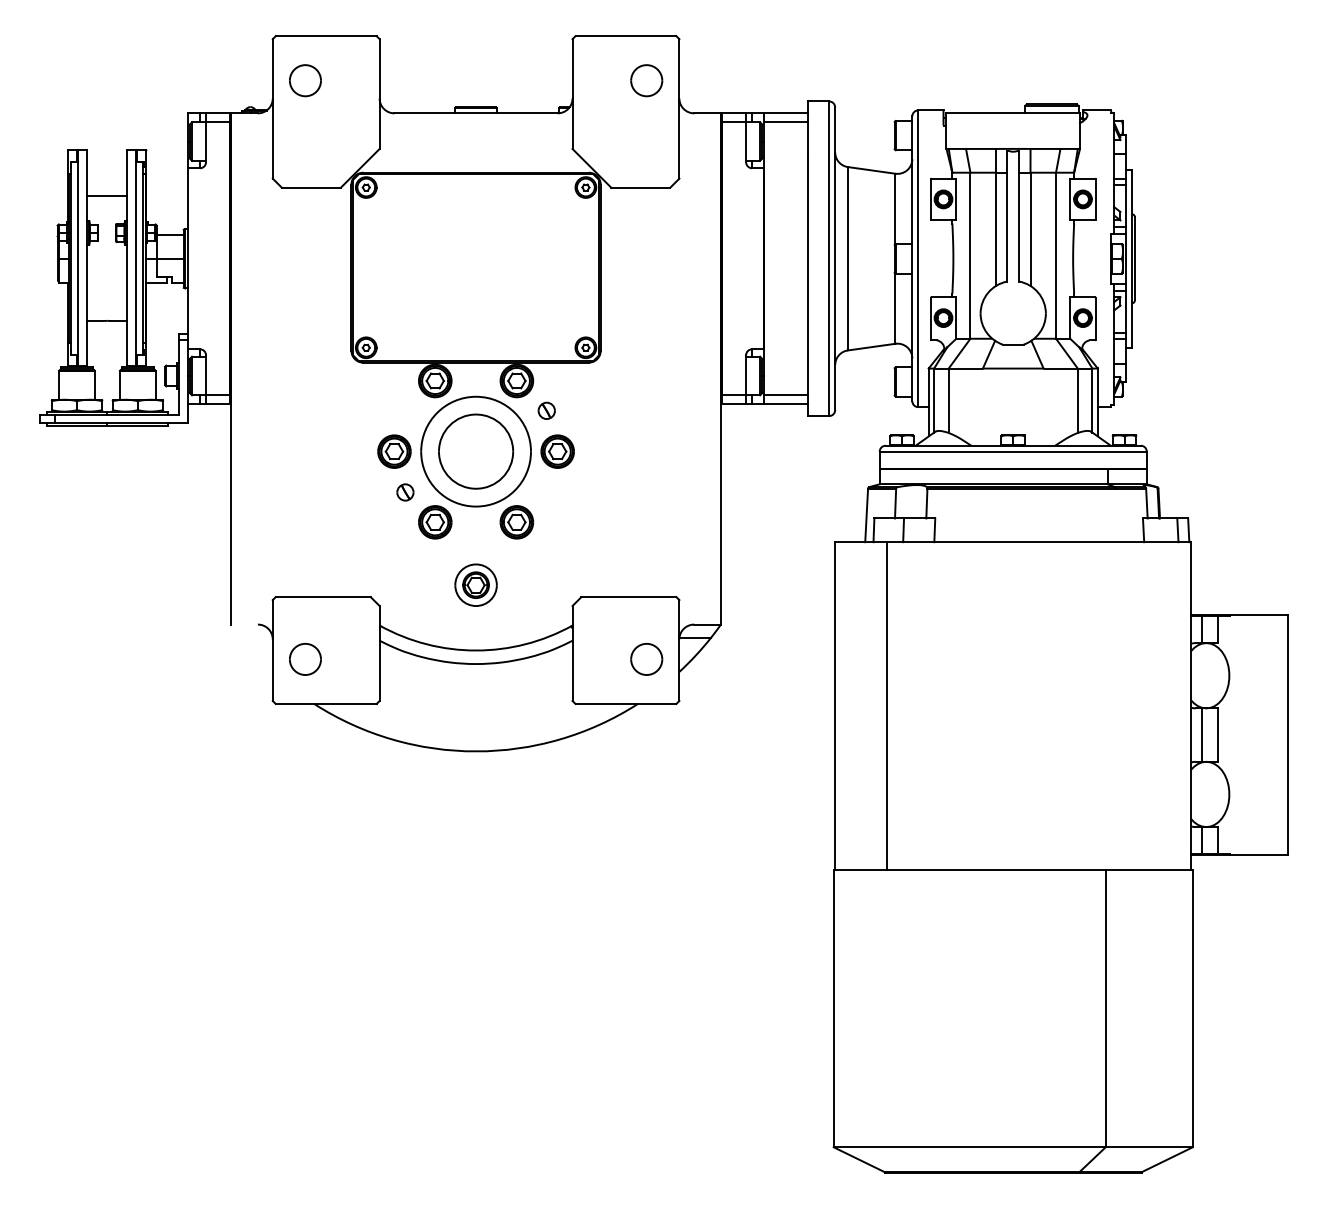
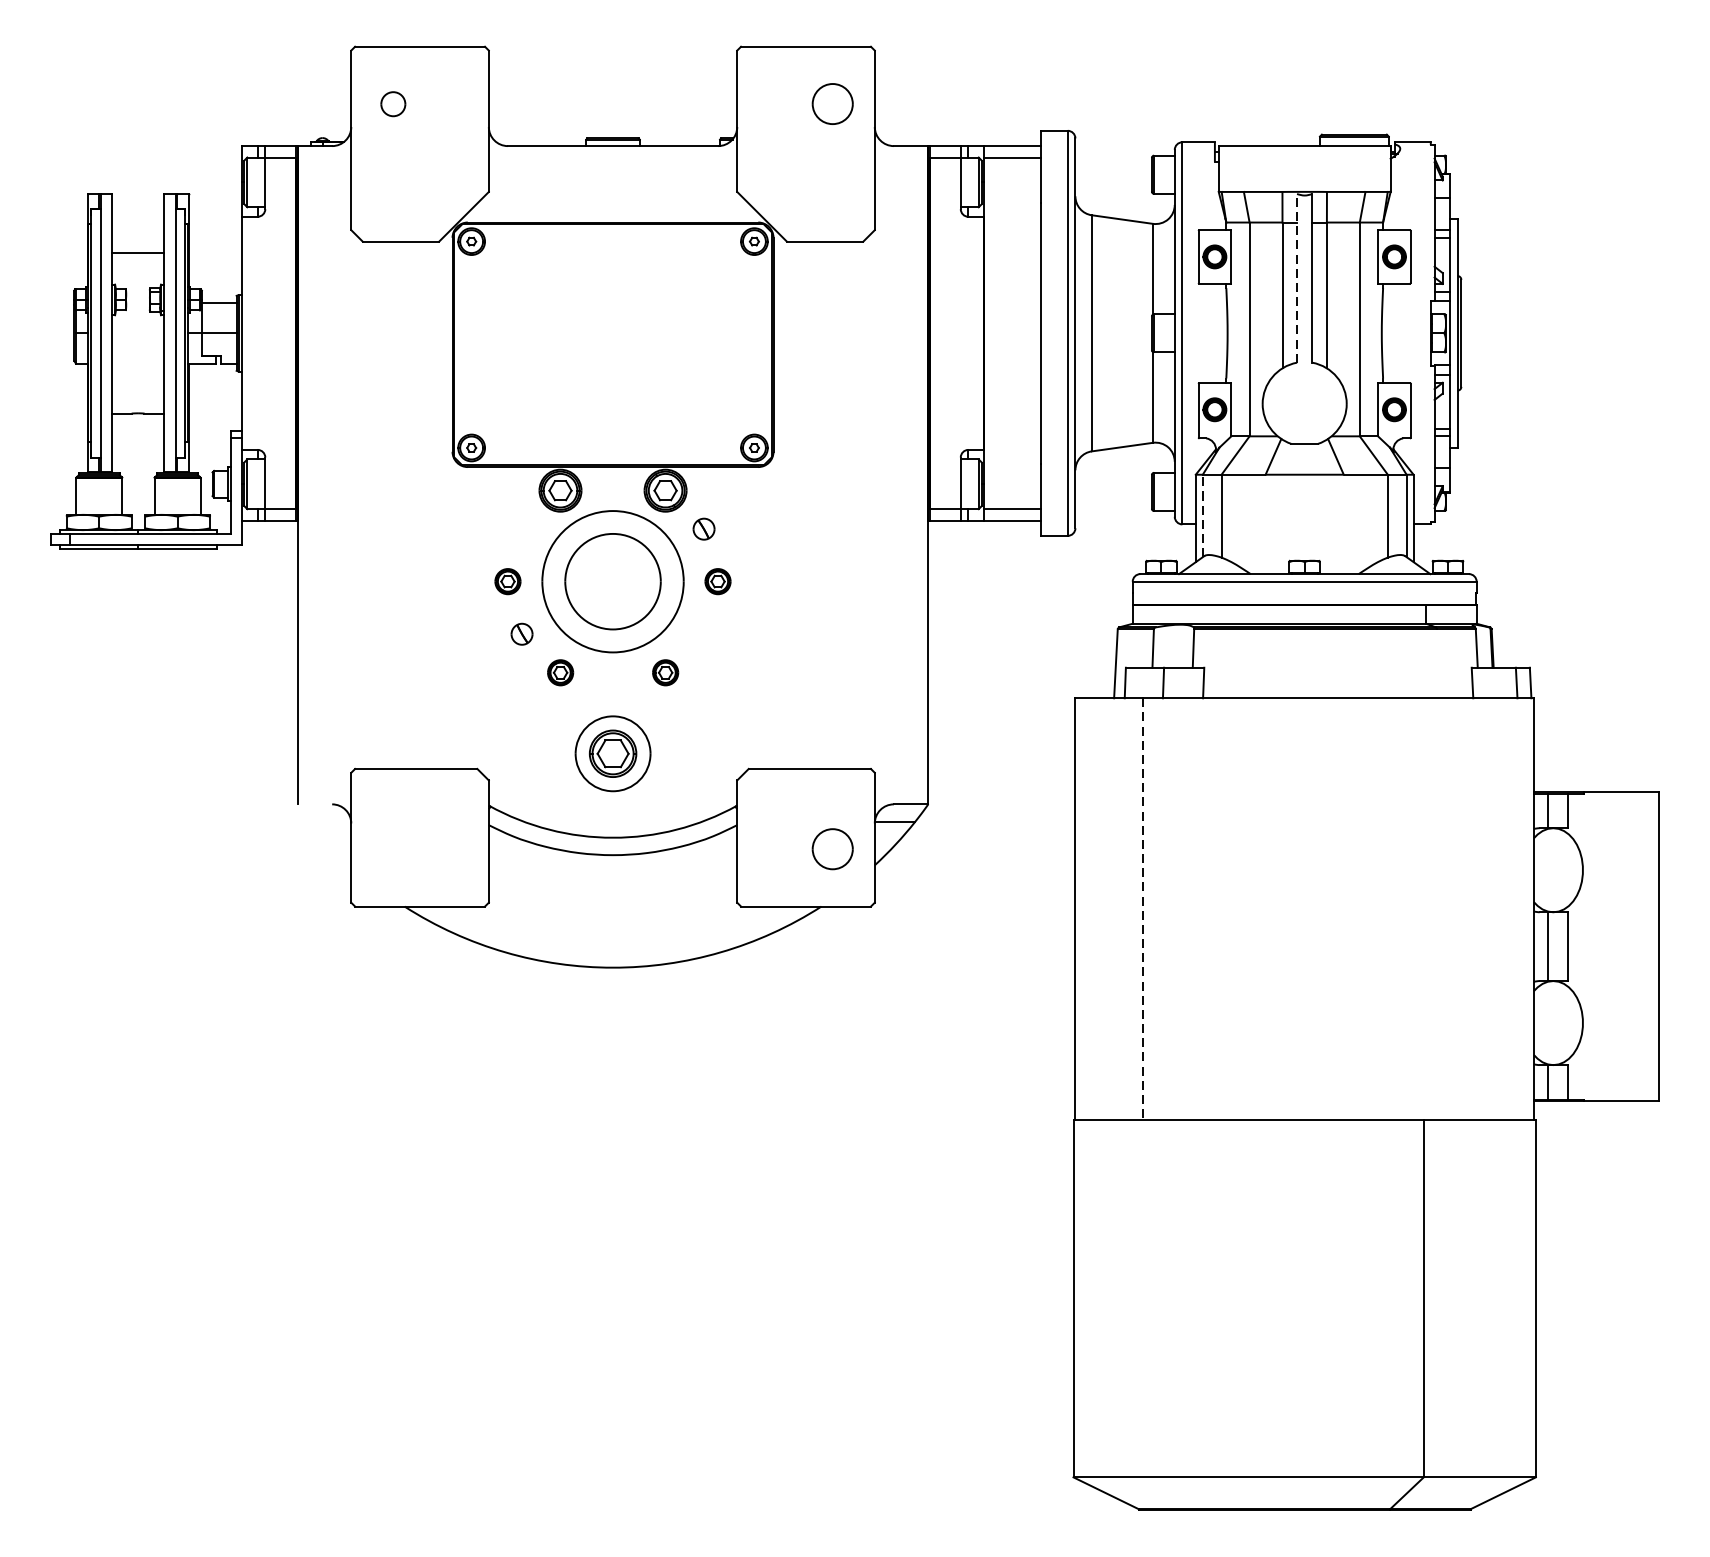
part: (305, 80) -> (393, 103), size x0.6
line: (1007, 215) -> (1297, 277), solid -> dashed
line: (934, 400) -> (1203, 515), solid -> dashed
part: (394, 451) -> (507, 581), size x0.6
part: (557, 451) -> (717, 581), size x0.6
part: (435, 522) -> (560, 672), size x0.6
part: (516, 522) -> (665, 672), size x0.6
part: (475, 584) -> (612, 752), size x1.4
part: (305, 659) -> (393, 849), removed
line: (887, 706) -> (1142, 909), solid -> dashed

